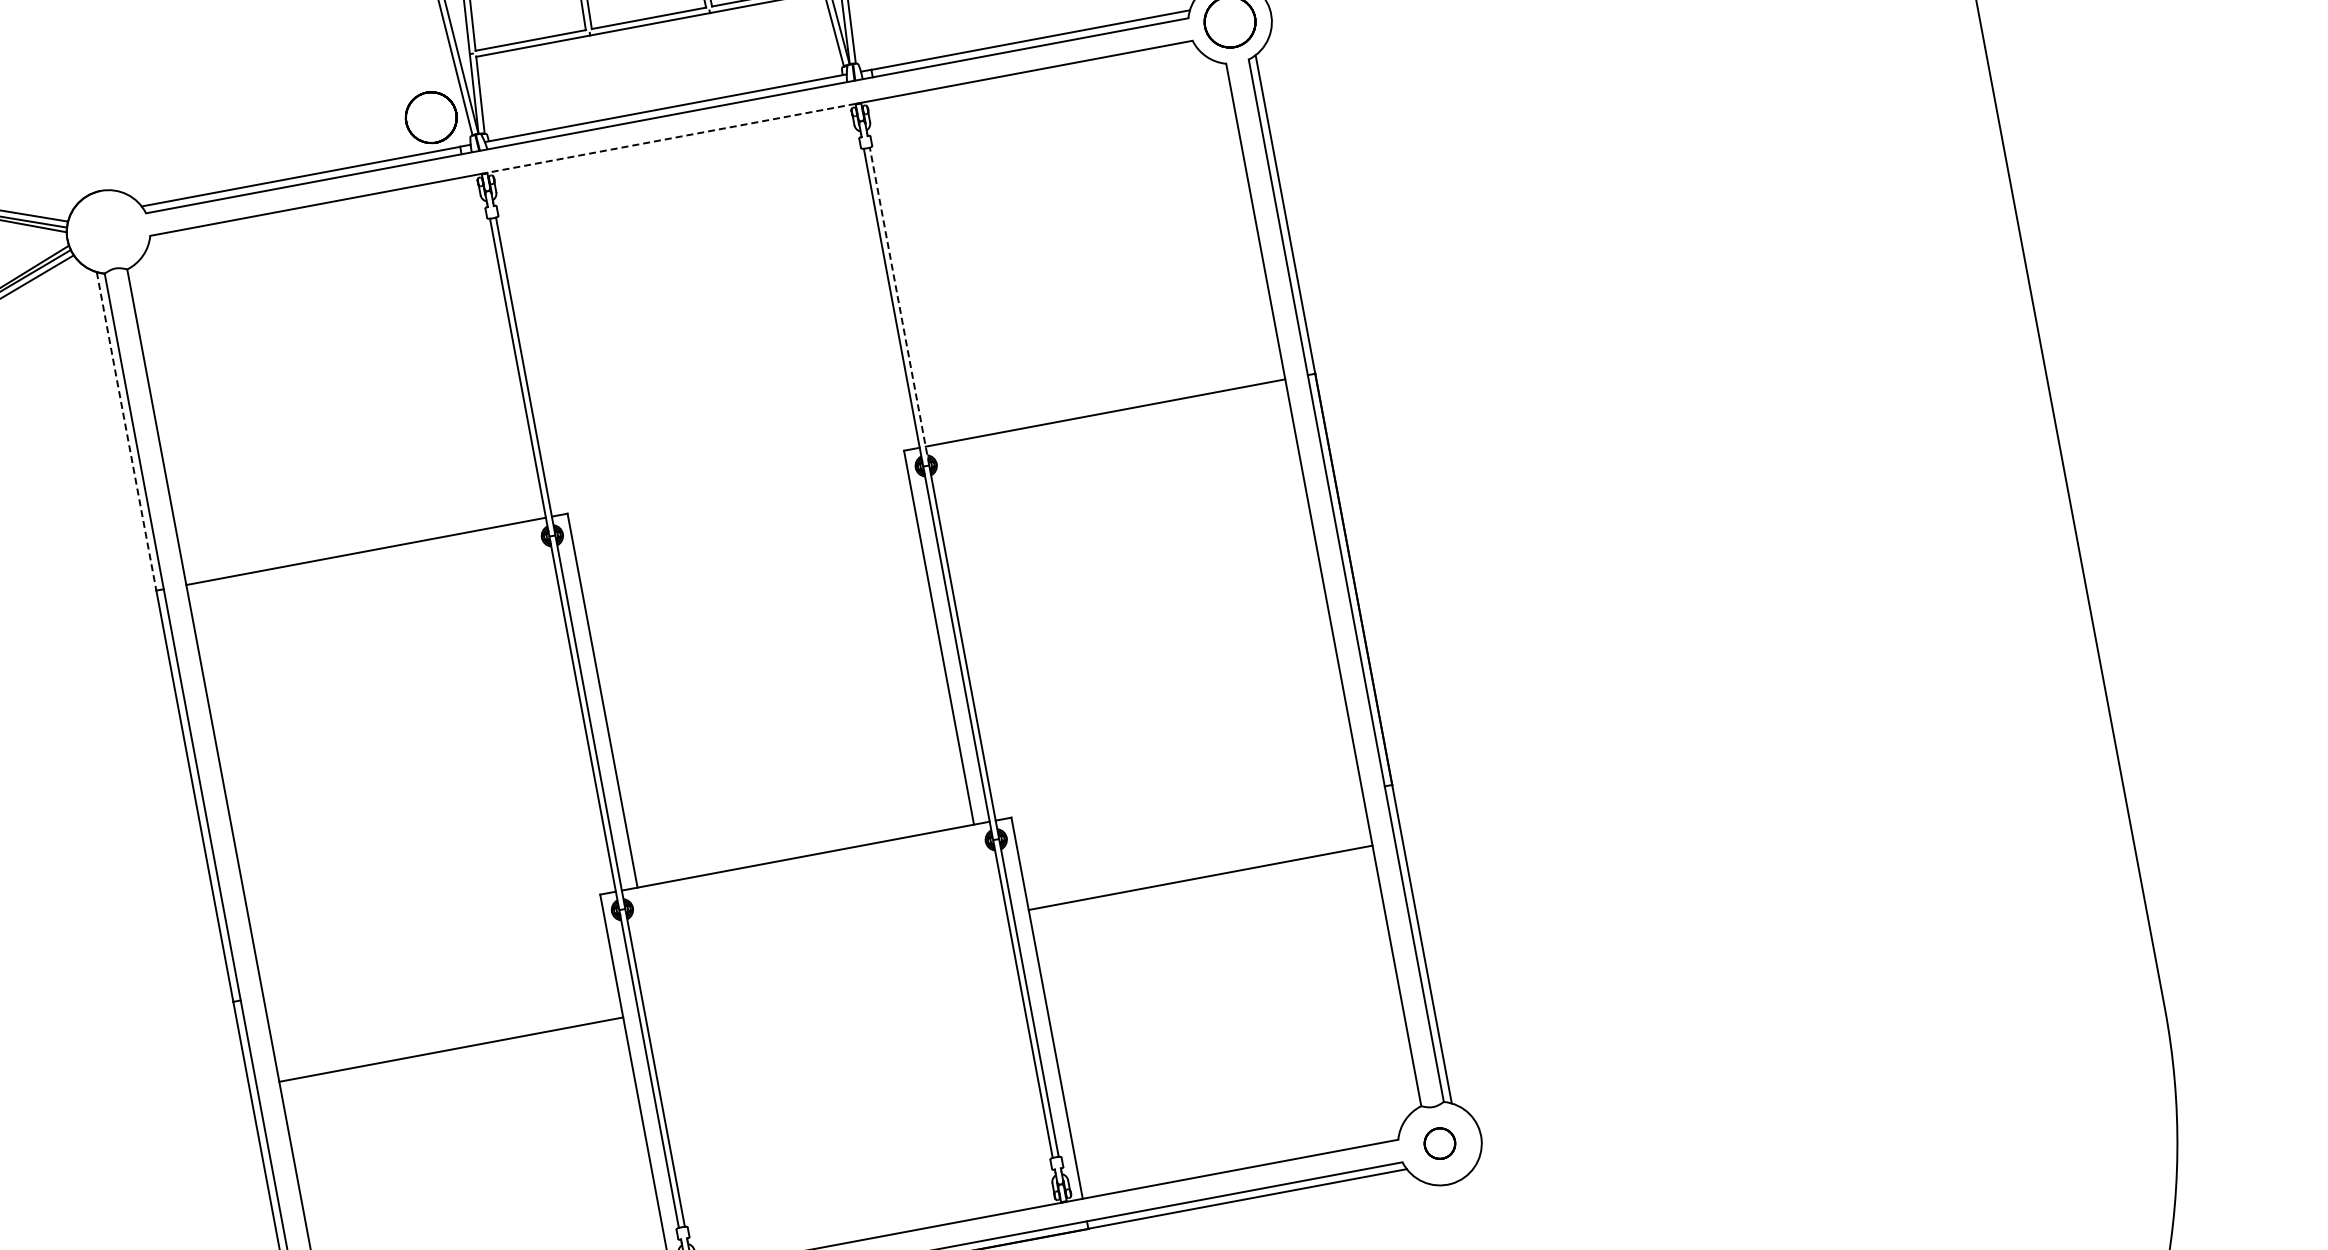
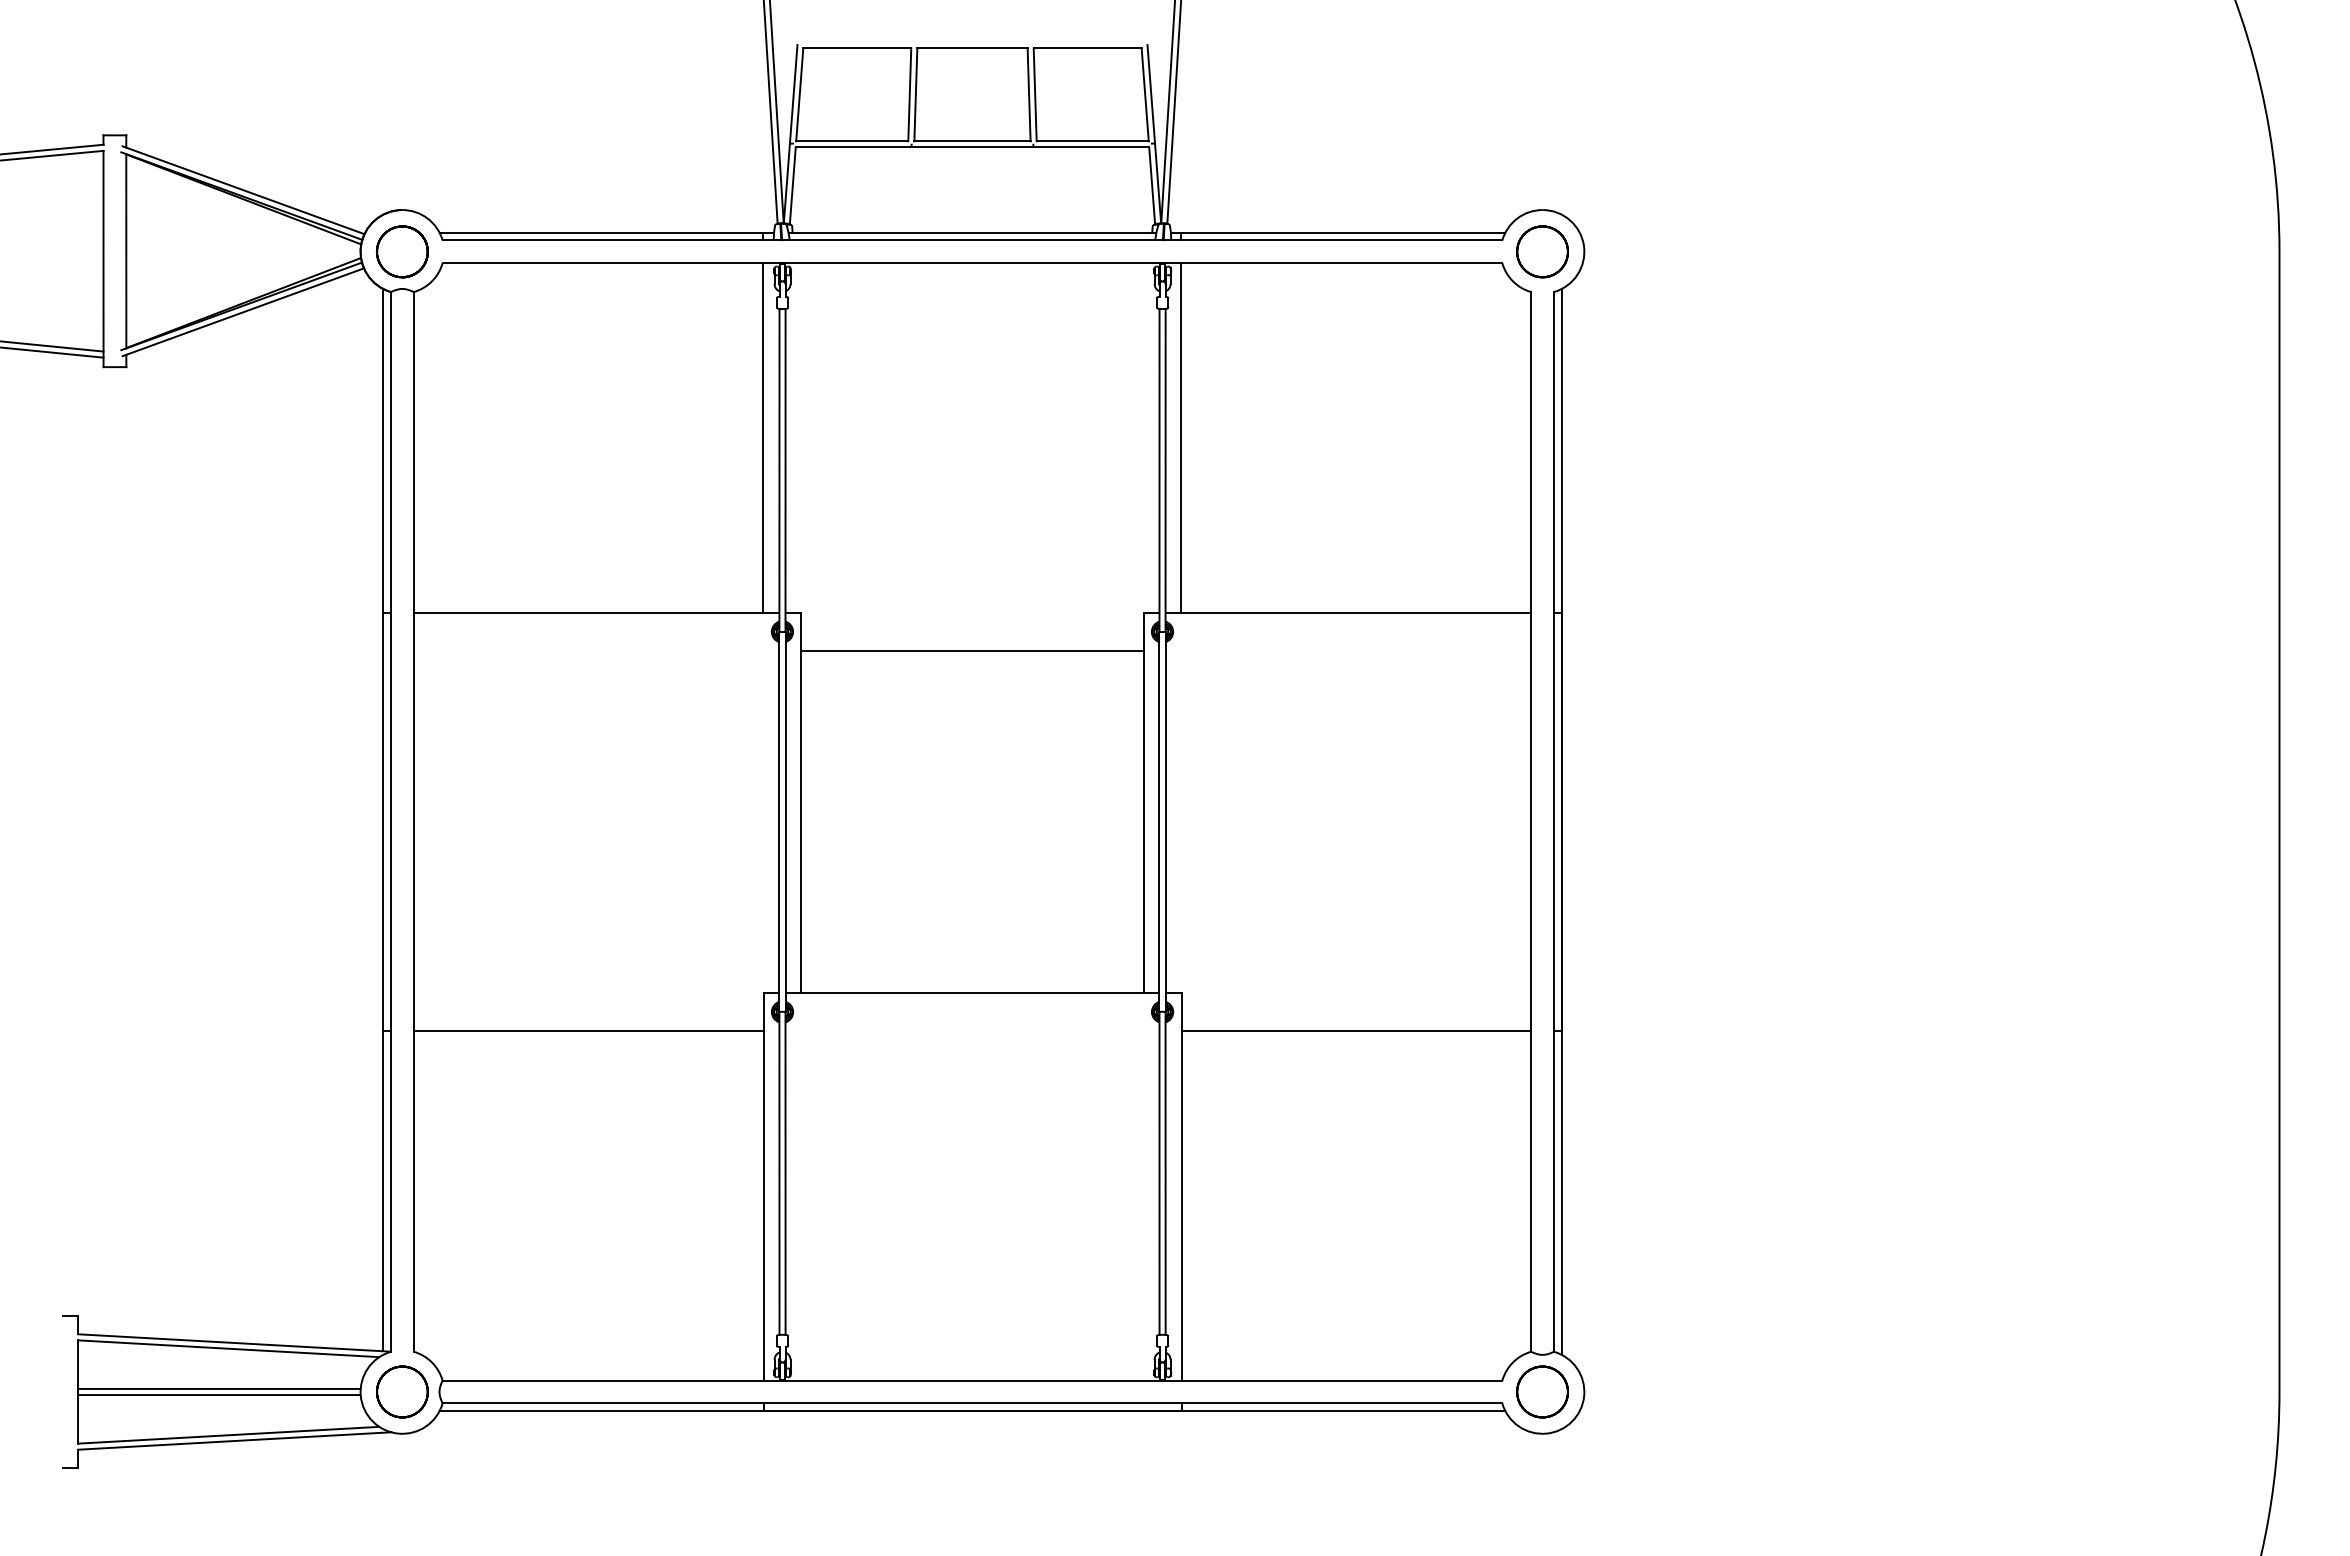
part: (430, 117) -> (401, 251), moved
line: (670, 138) -> (971, 263), dashed -> solid
line: (909, 271) -> (1181, 437), added
line: (899, 305) -> (1165, 469), dashed -> solid
line: (497, 348) -> (763, 437), added
line: (126, 431) -> (383, 451), dashed -> solid
line: (742, 519) -> (972, 650), added
line: (1200, 877) -> (1356, 1030), moved
line: (451, 1049) -> (588, 1030), moved
part: (1439, 1143) -> (1542, 1391), size x1.67

